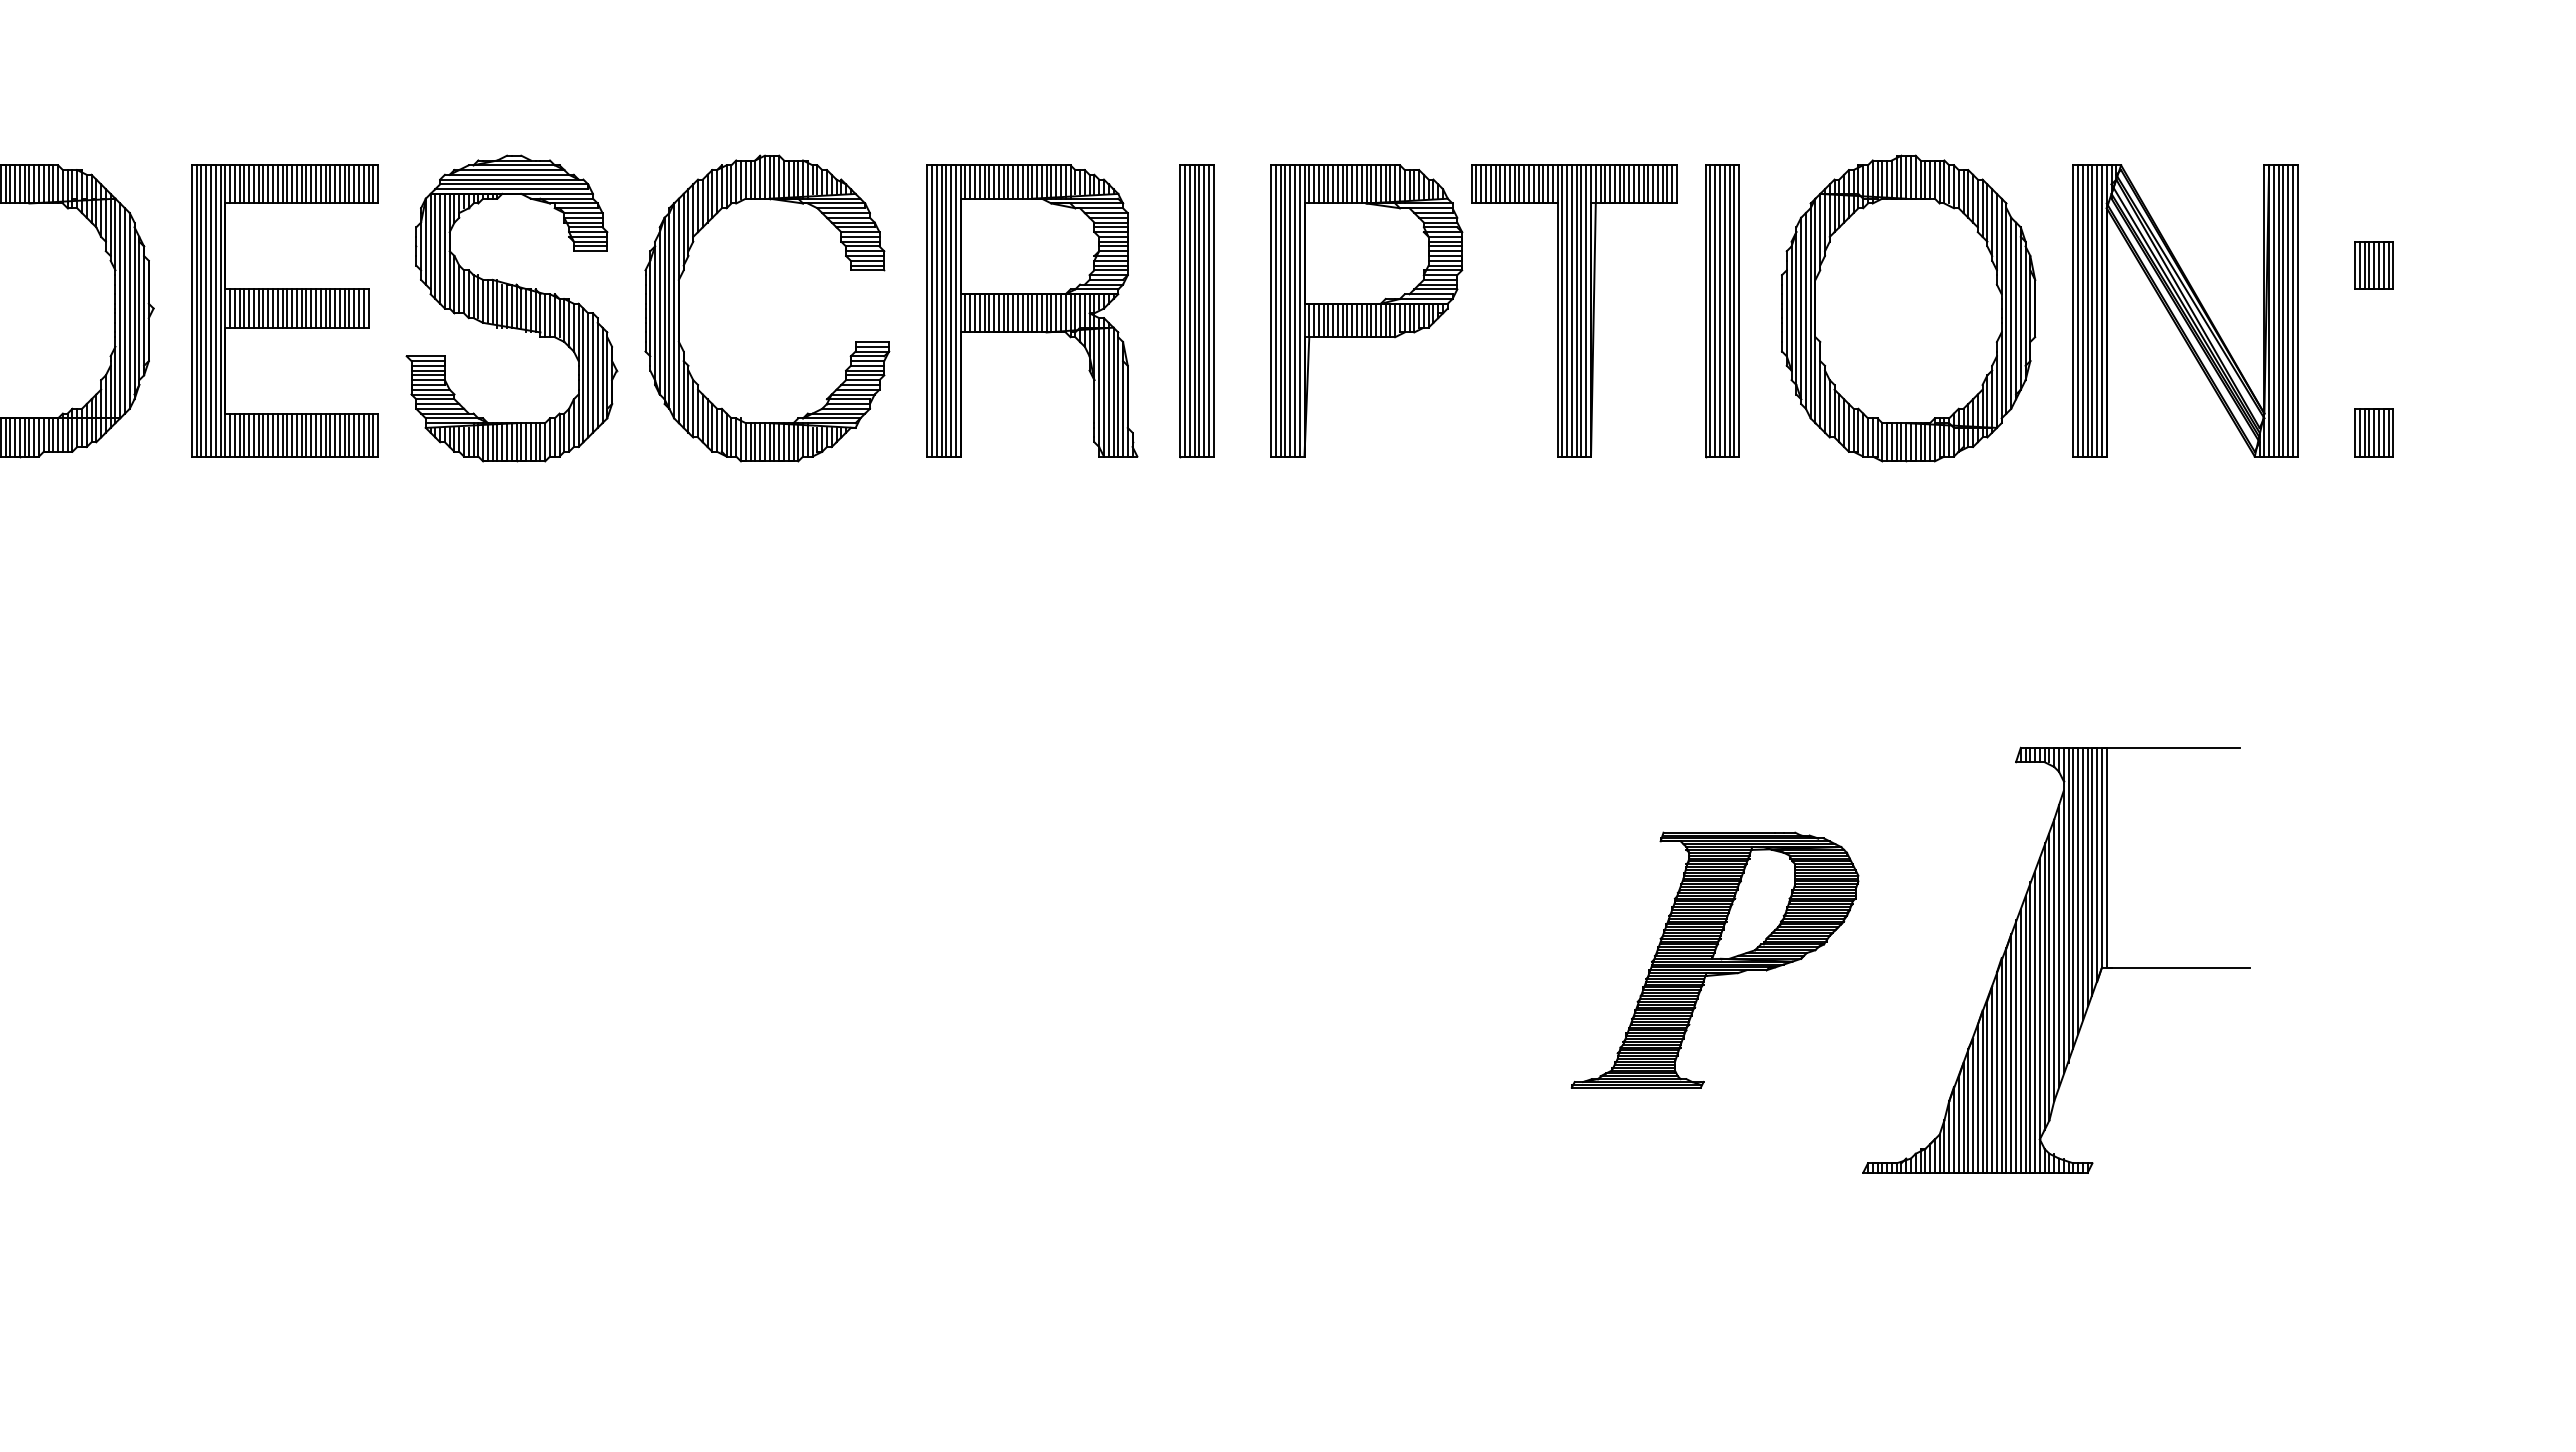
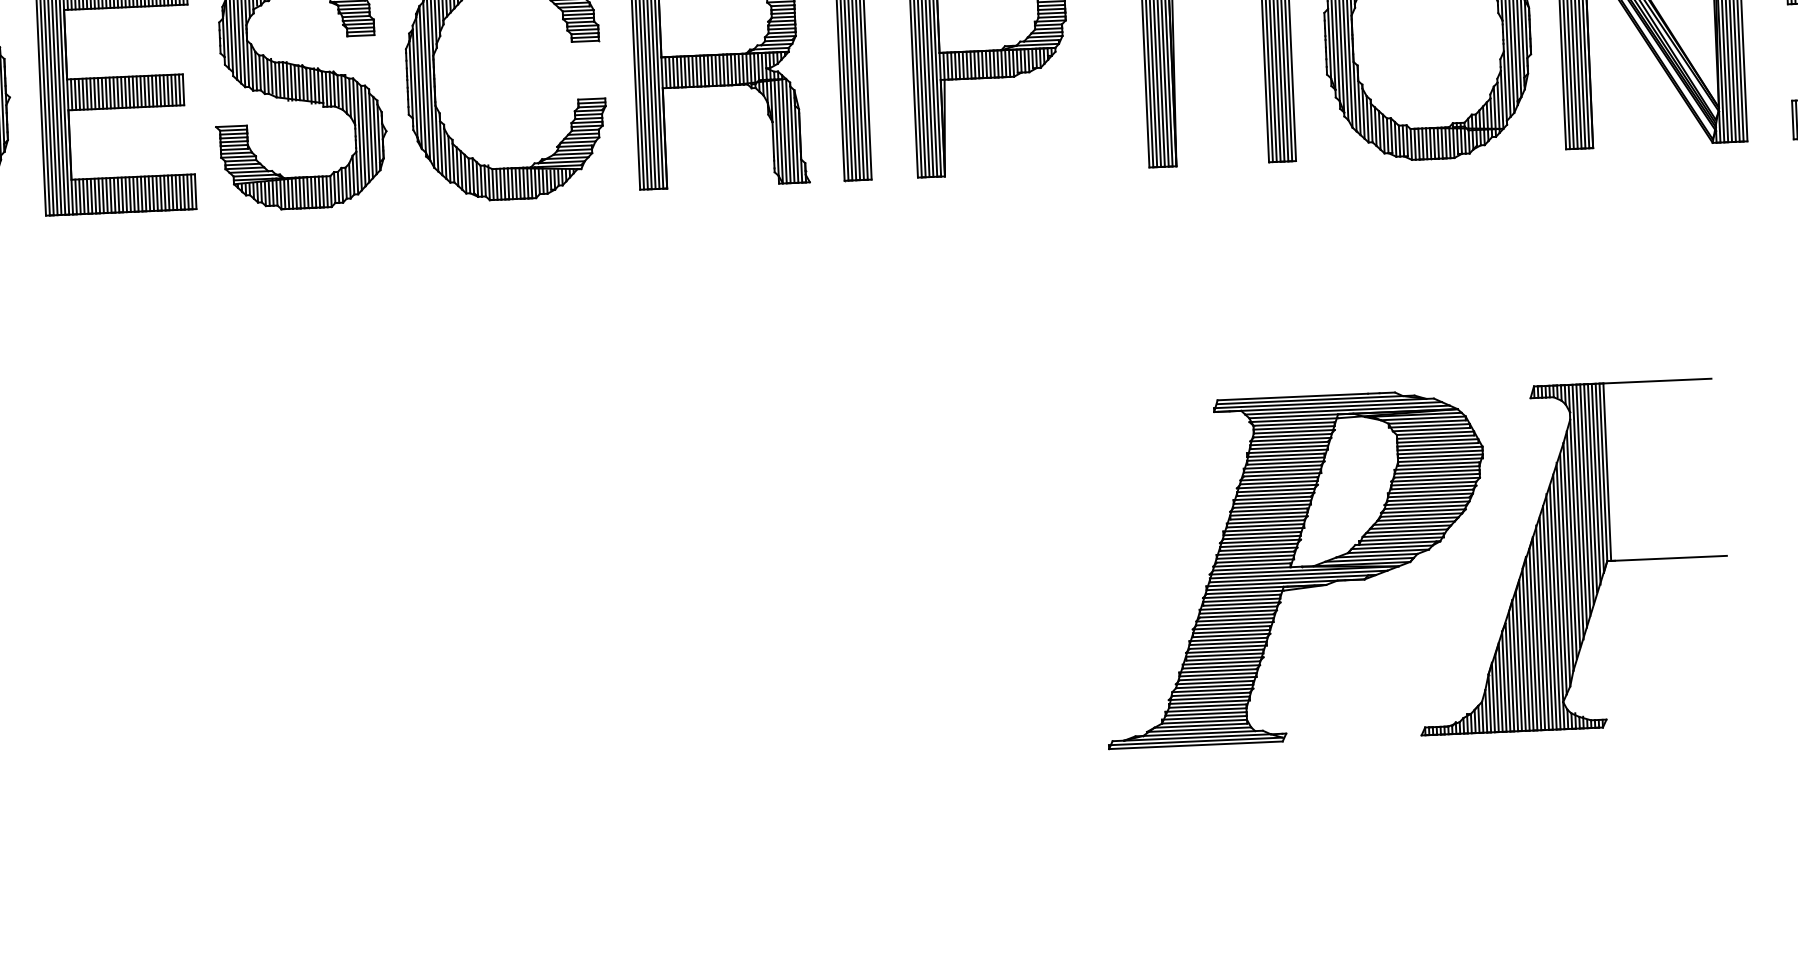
part: (1714, 959) -> (1293, 568), size x1.67

